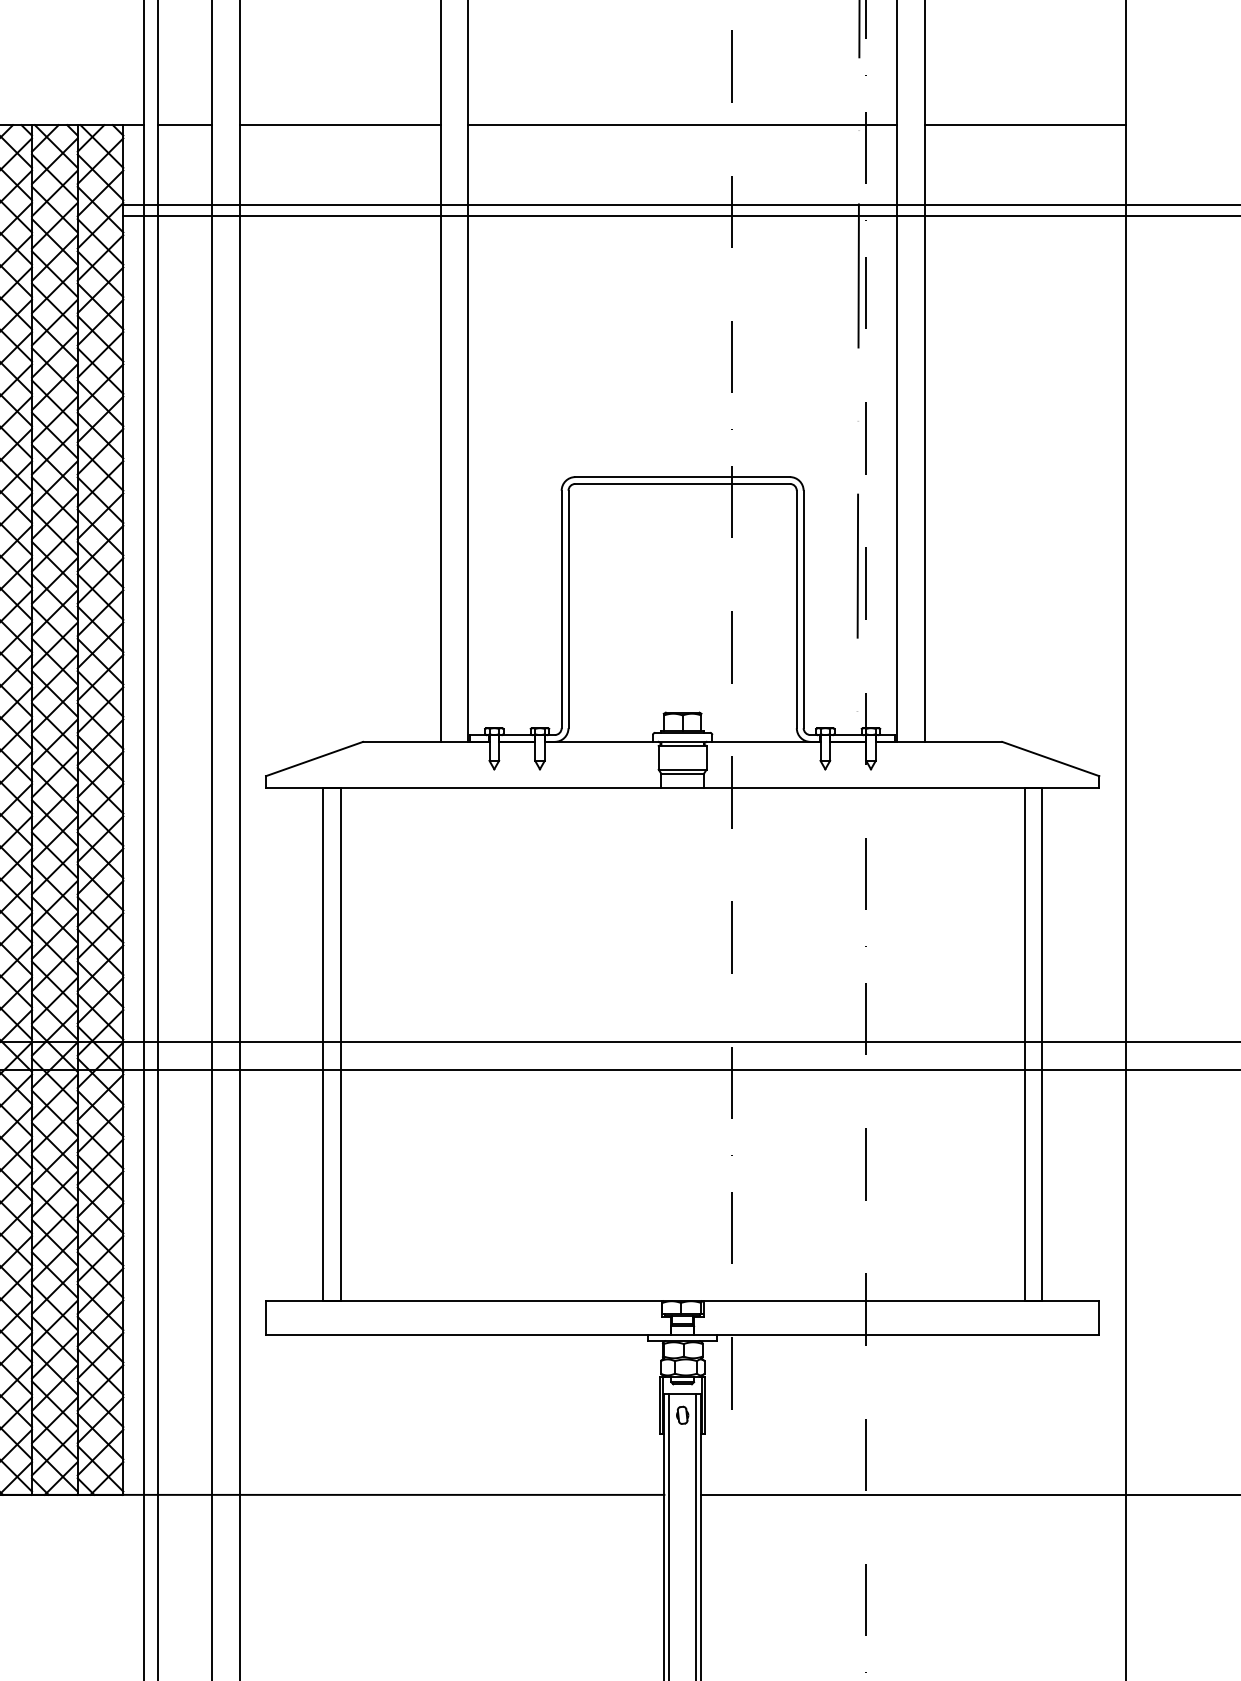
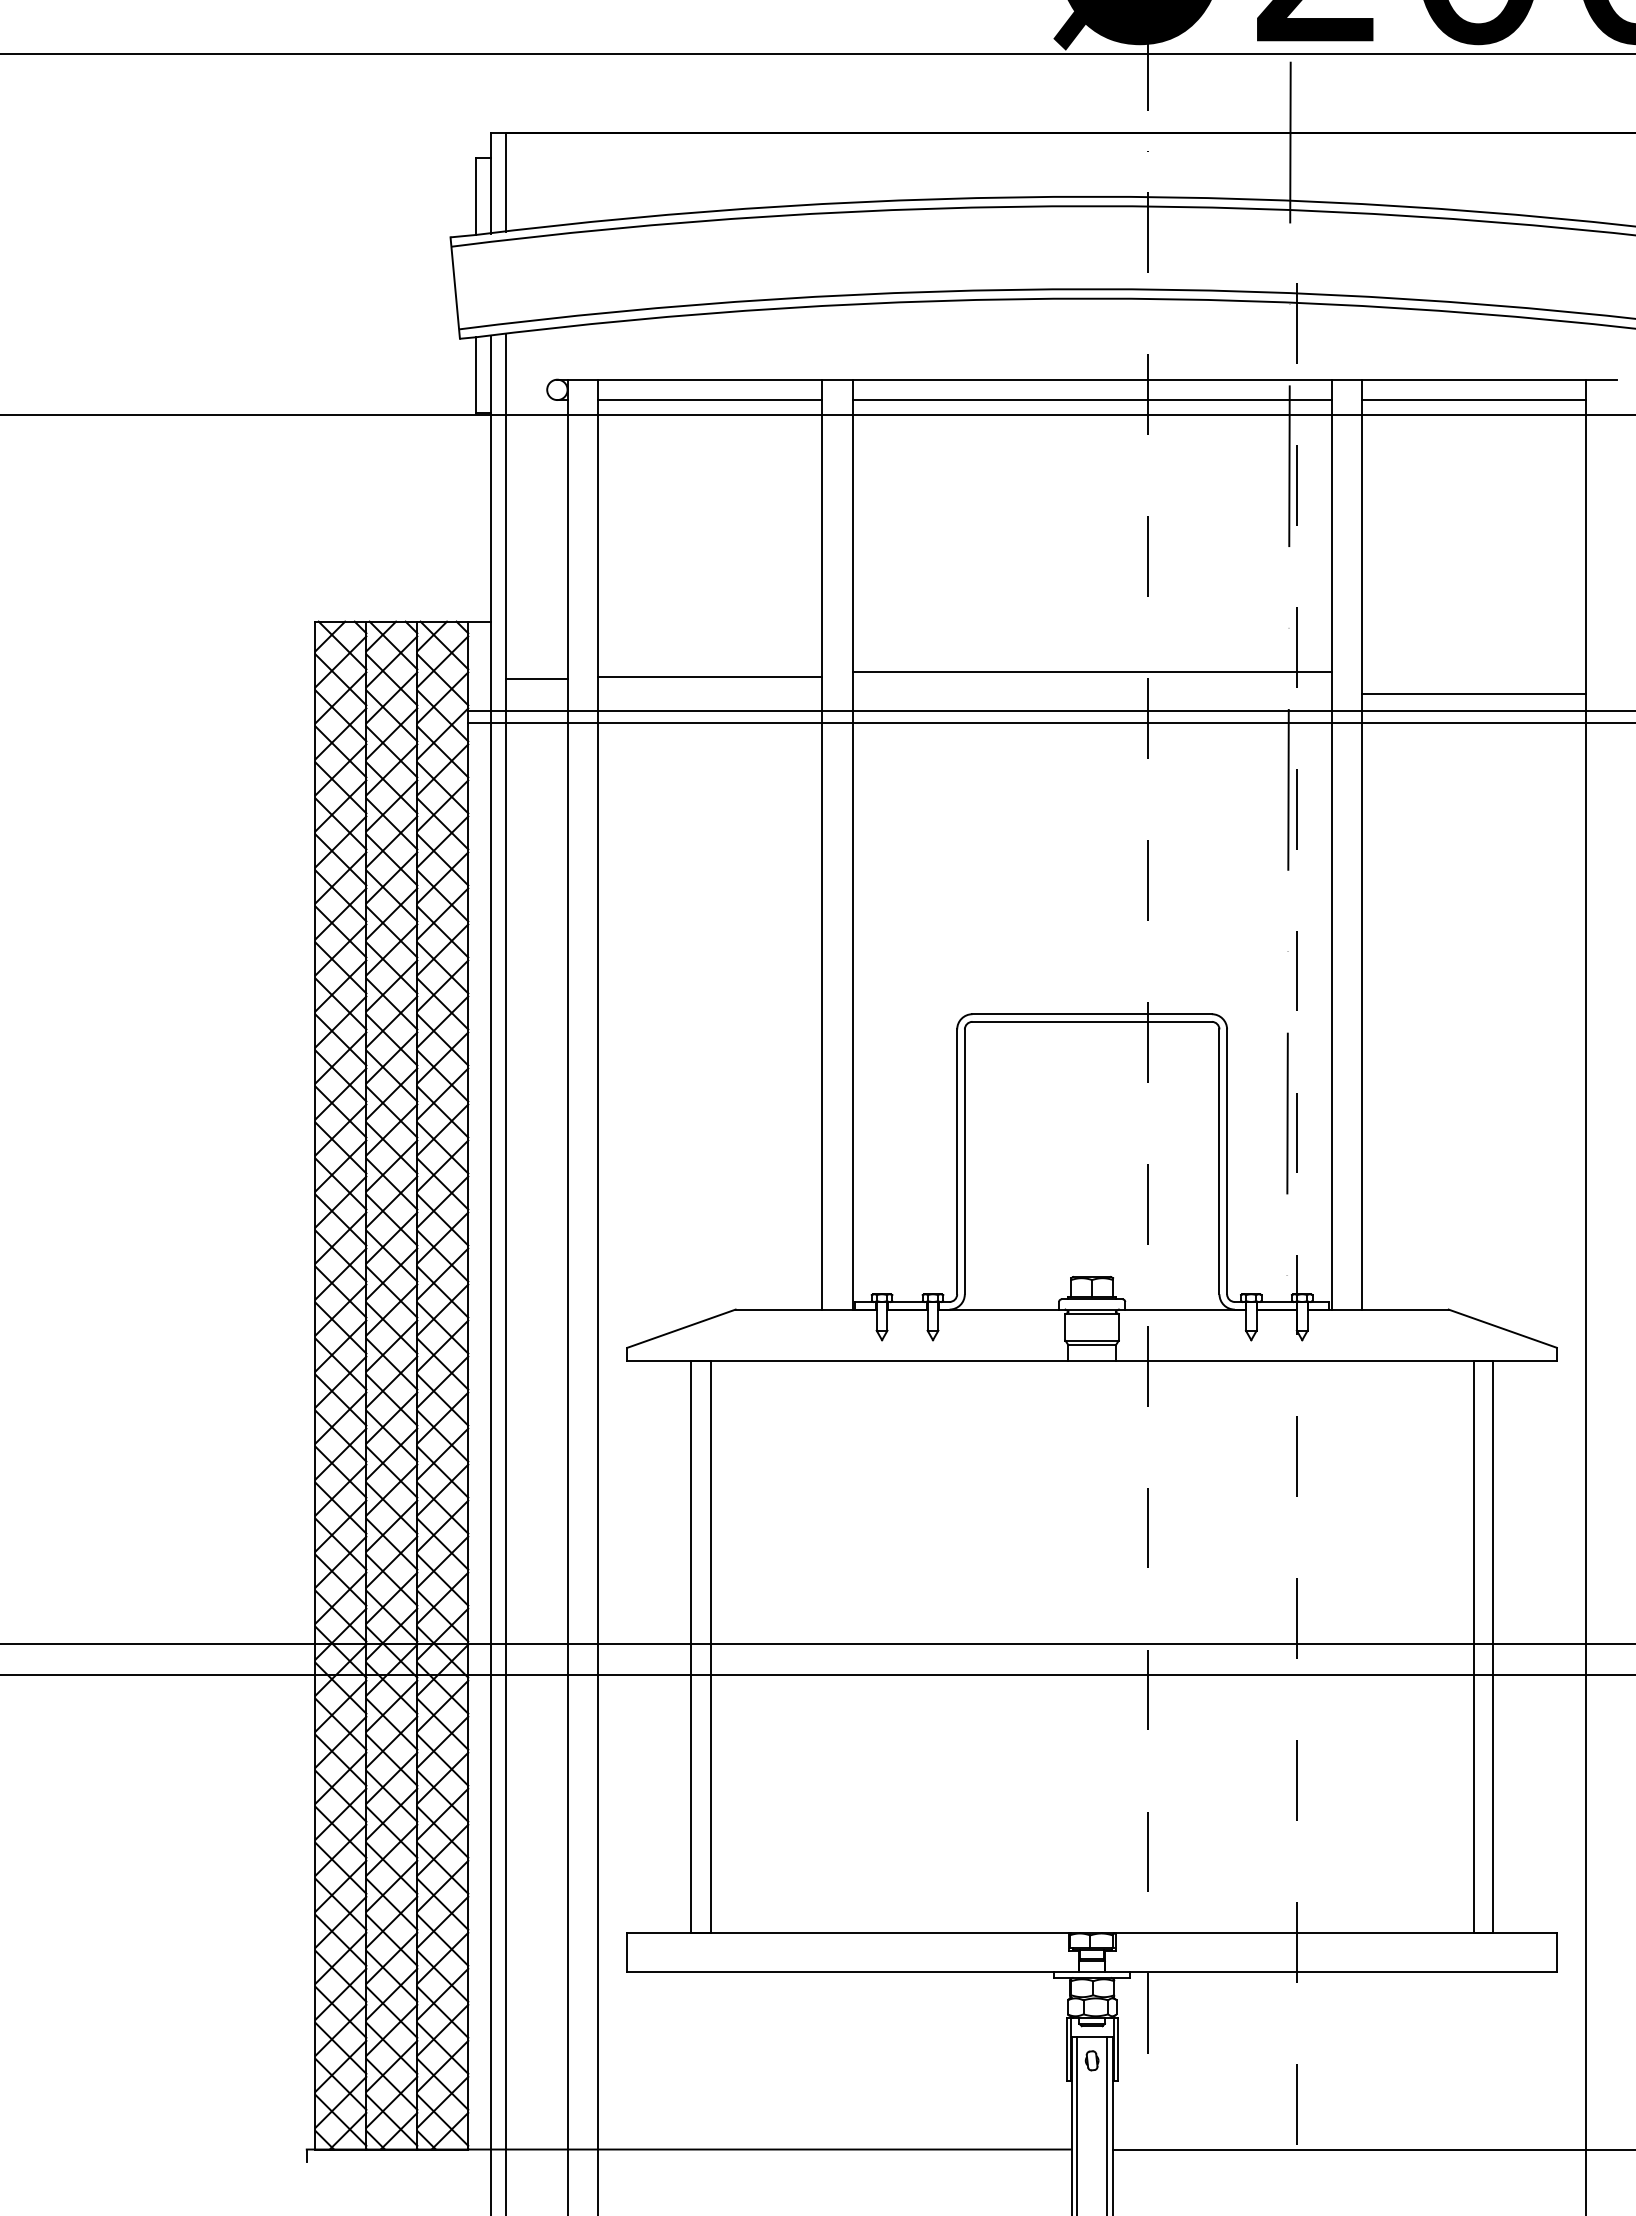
line: (184, 125) -> (536, 678), moved
line: (340, 125) -> (710, 676), moved
line: (682, 125) -> (1091, 671), moved
line: (1025, 125) -> (1474, 693), moved

